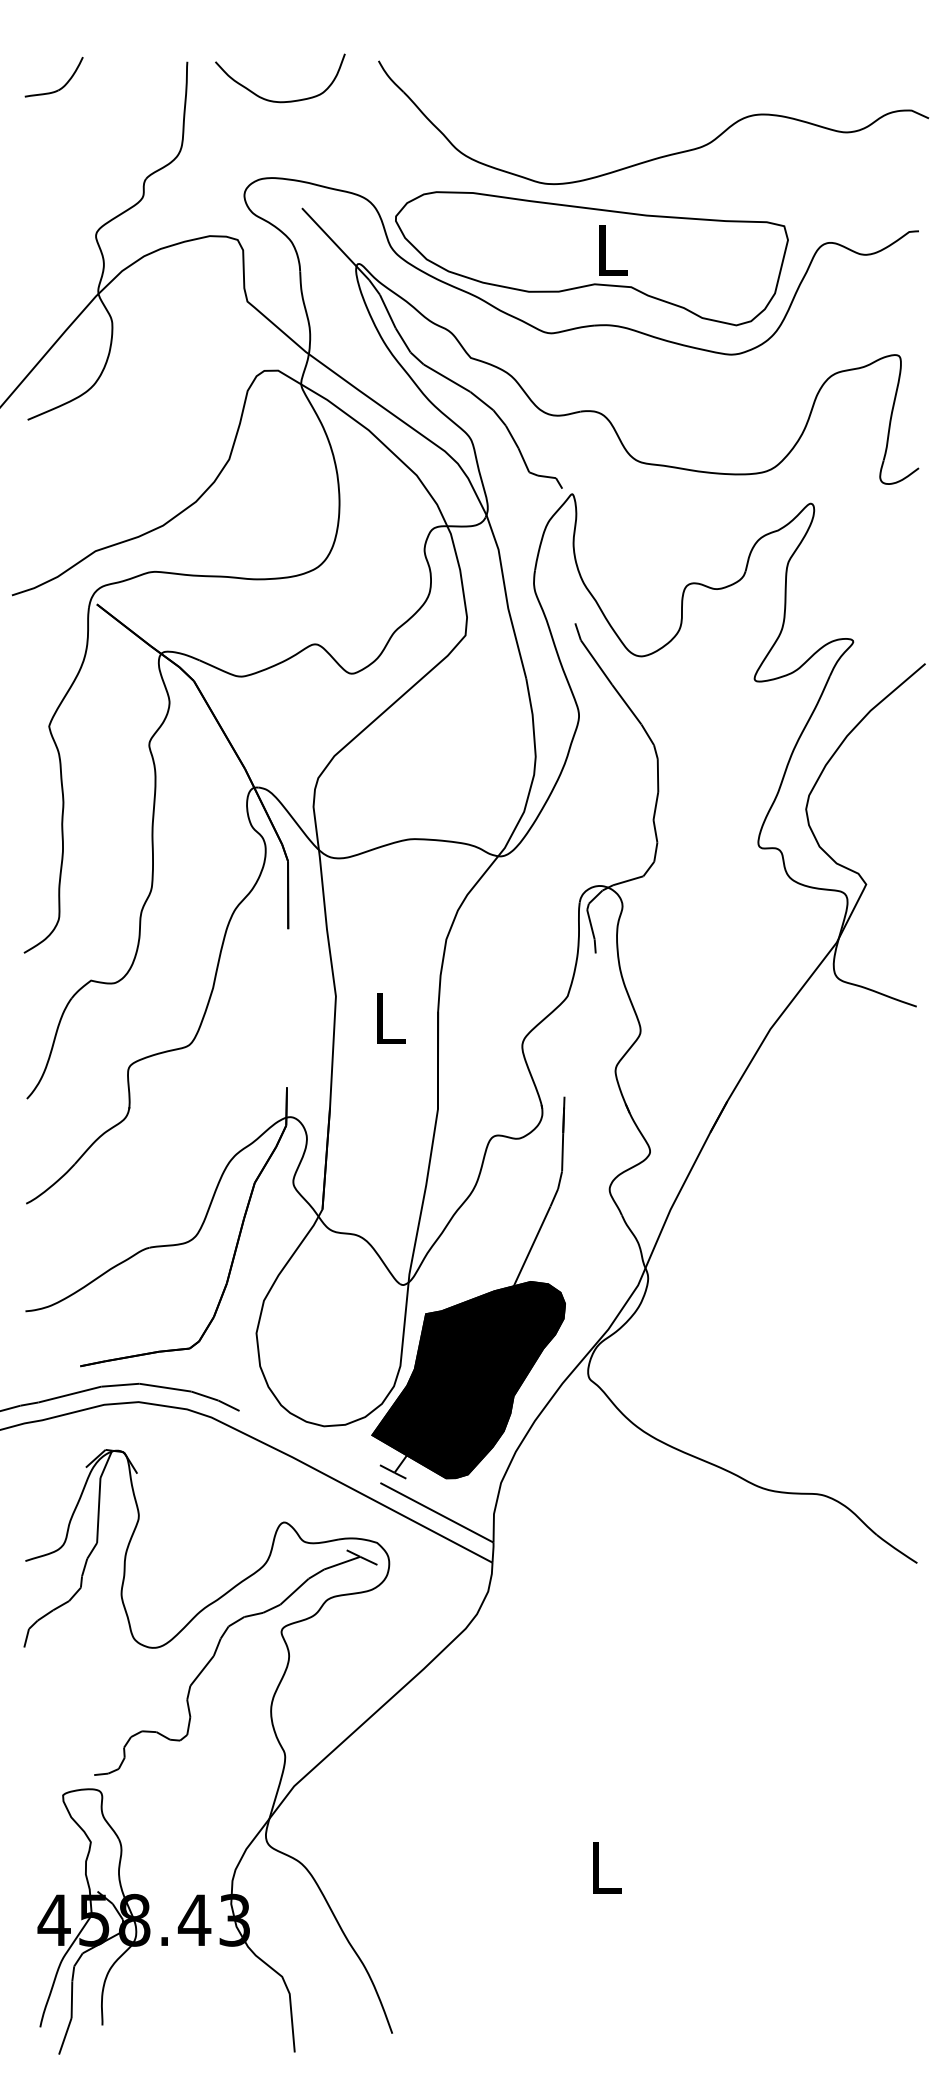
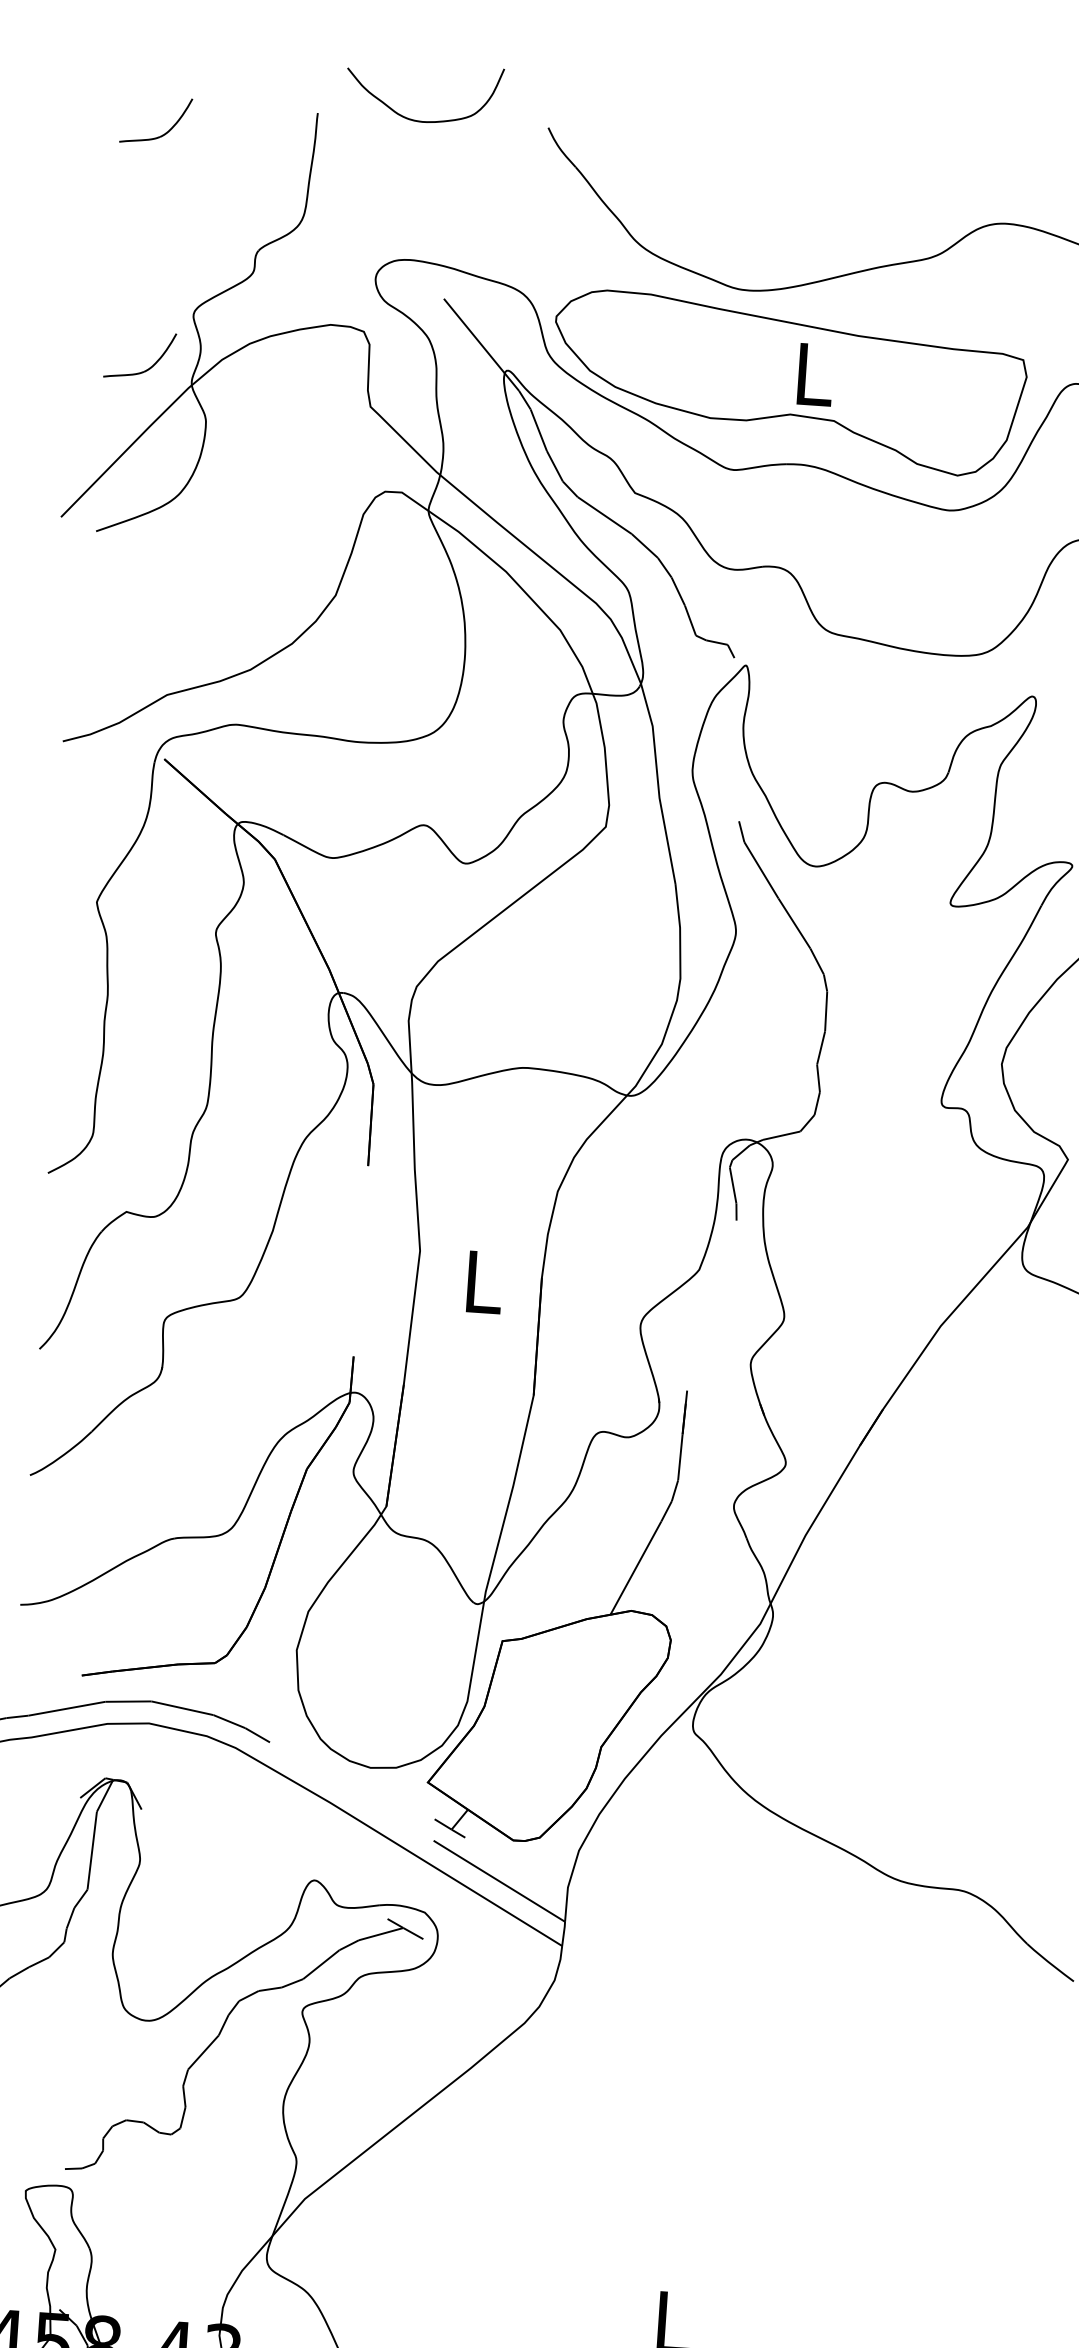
curve: (274, 100) -> (415, 119), moved
part: (59, 283) -> (145, 369), added
fill: (468, 1379) -> (548, 1723), removed

